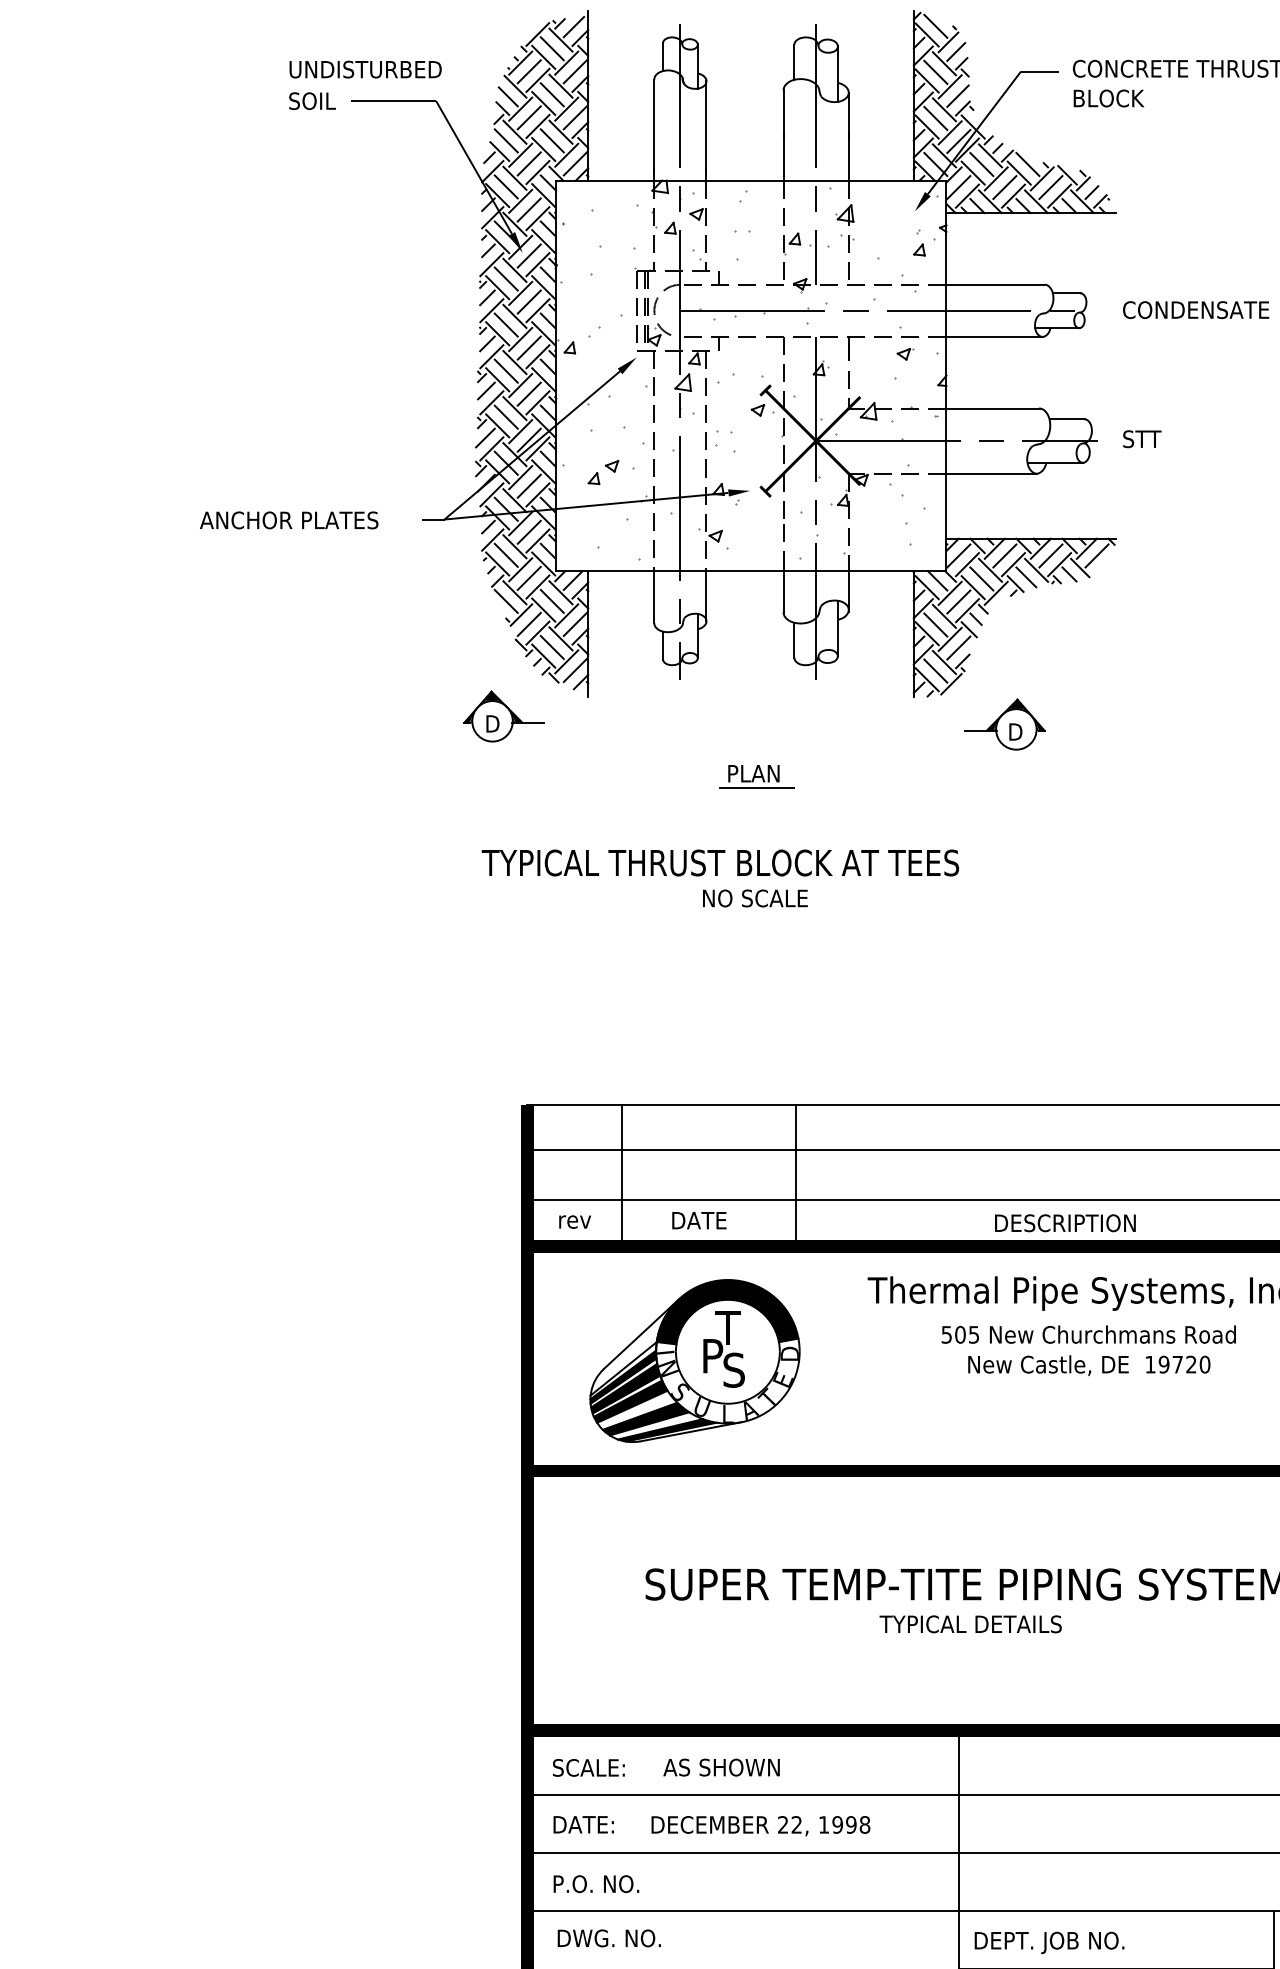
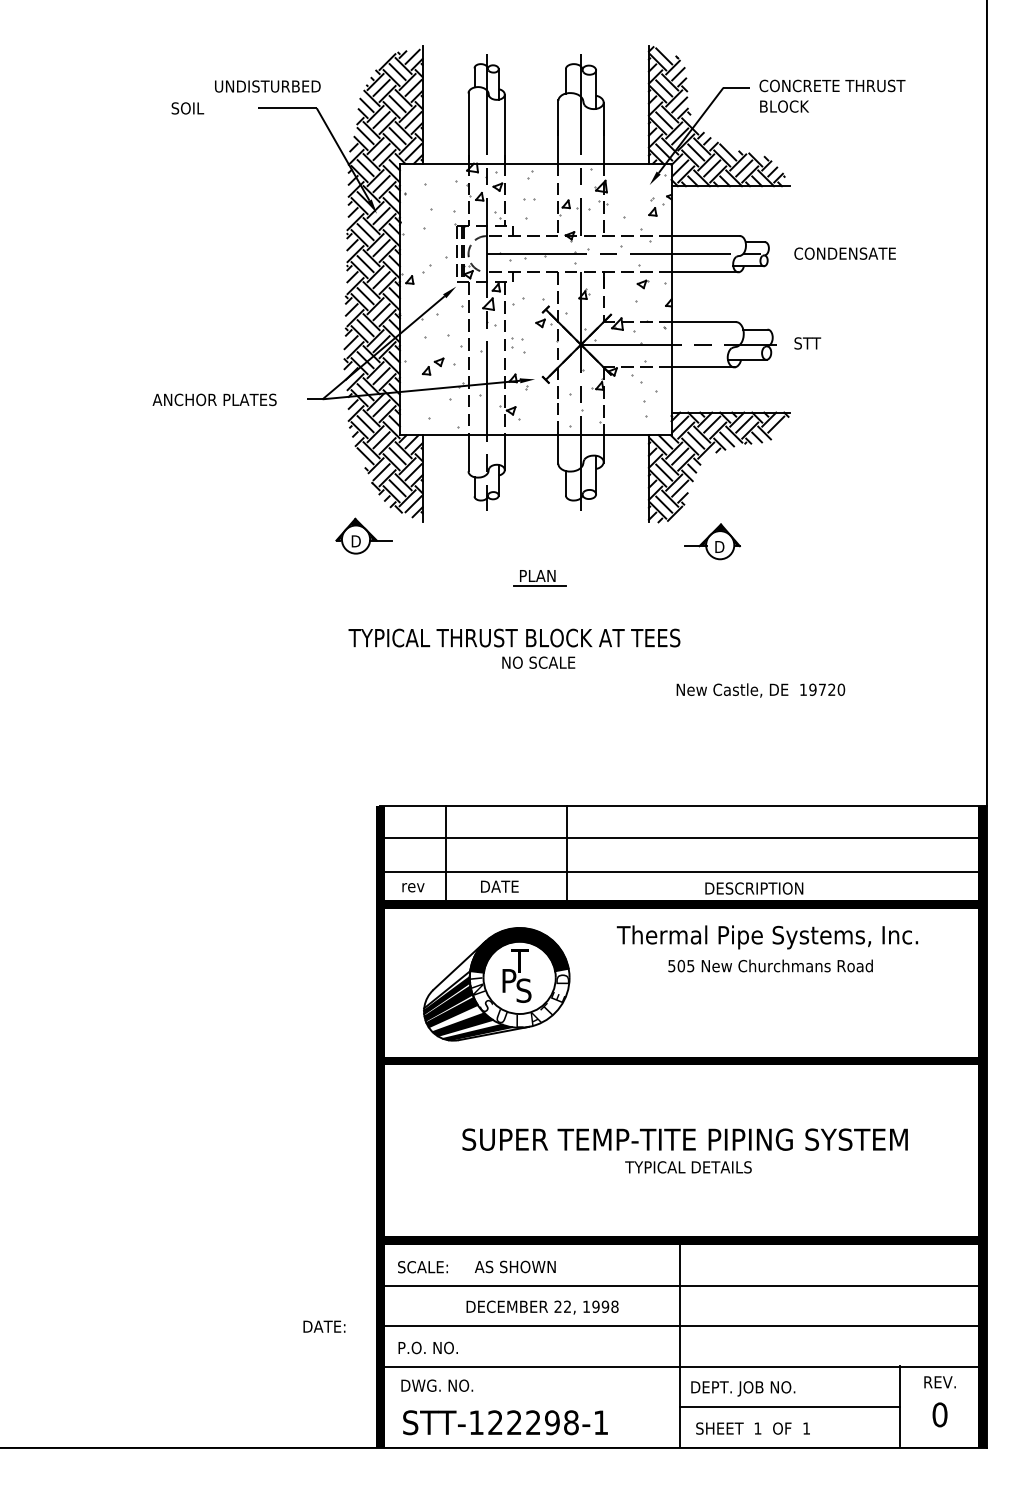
text: (311, 101) -> (187, 108), moved
text: (1088, 1365) -> (760, 690), moved
text: (583, 1824) -> (324, 1326), moved

